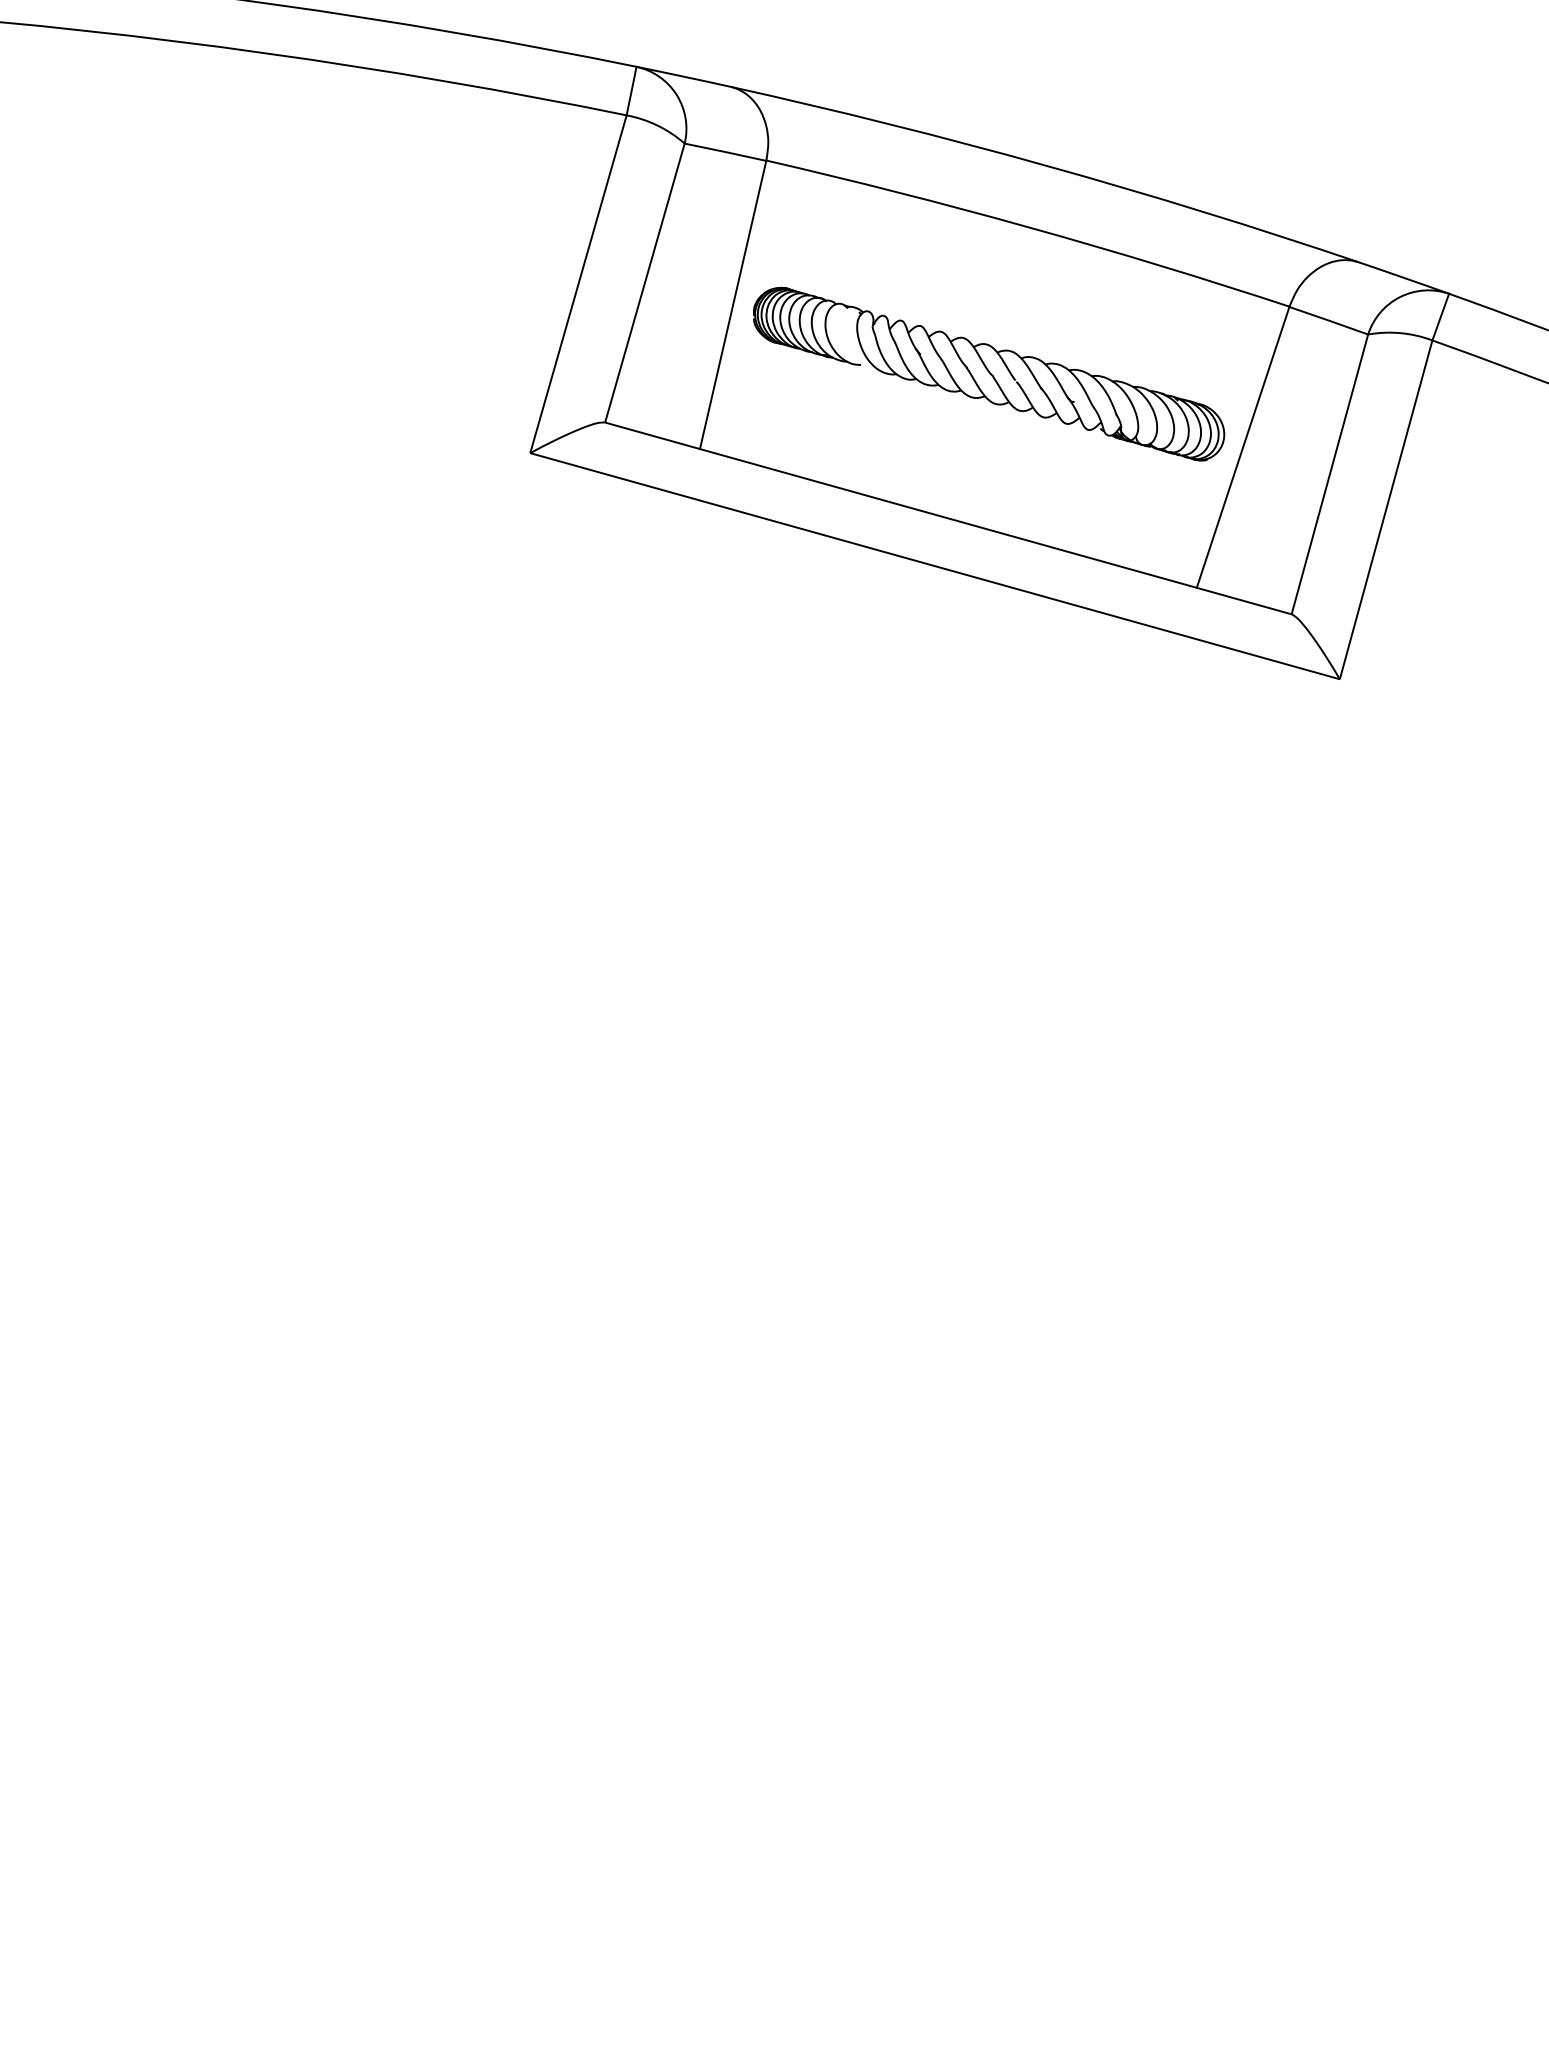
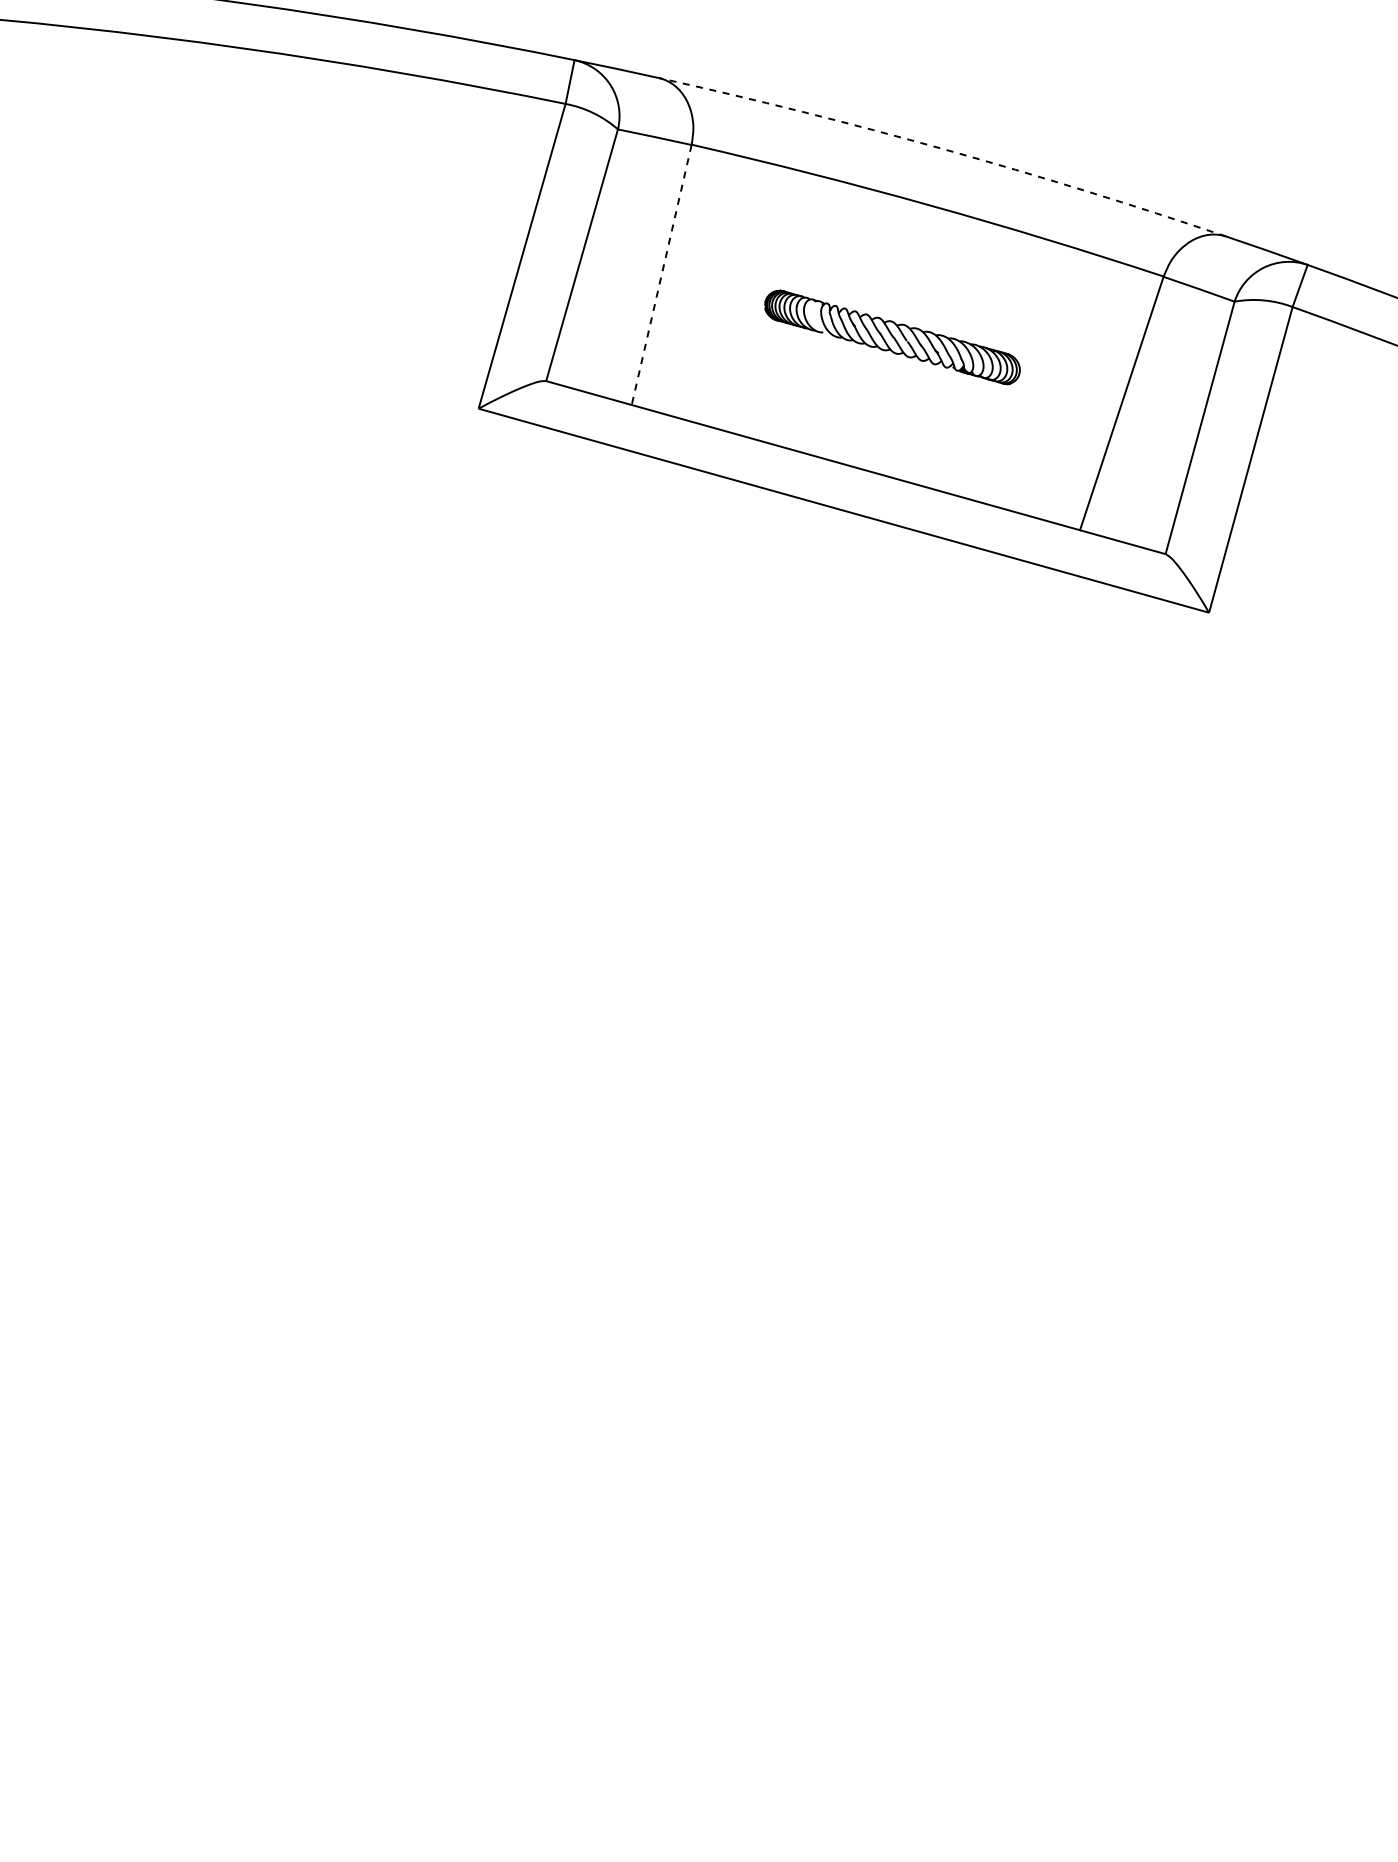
arc: (1046, 165) -> (944, 149), solid -> dashed
line: (732, 305) -> (661, 275), solid -> dashed
part: (988, 374) -> (892, 337), size x0.6

